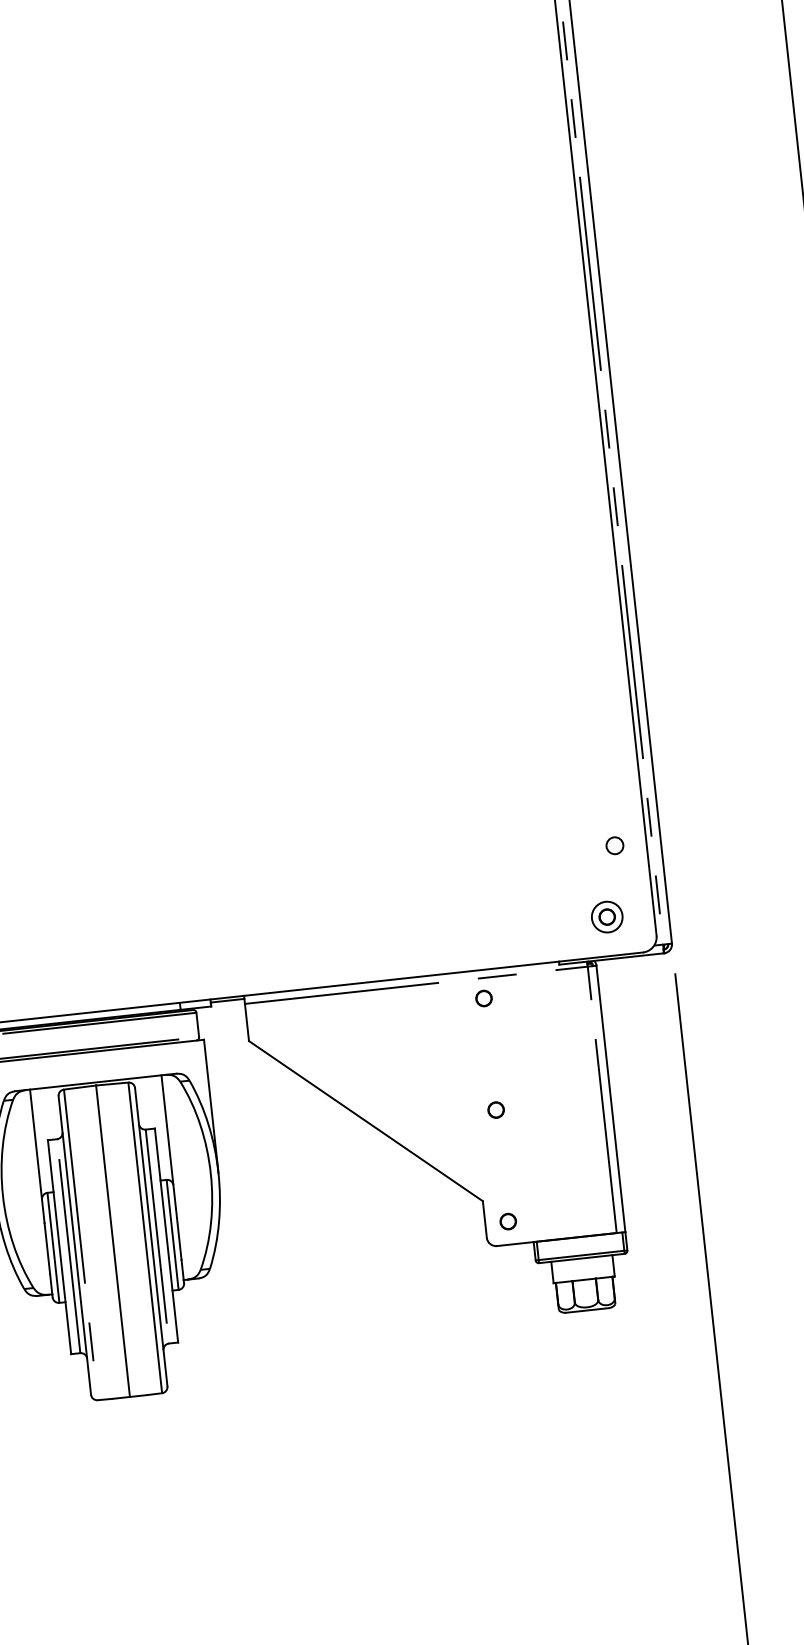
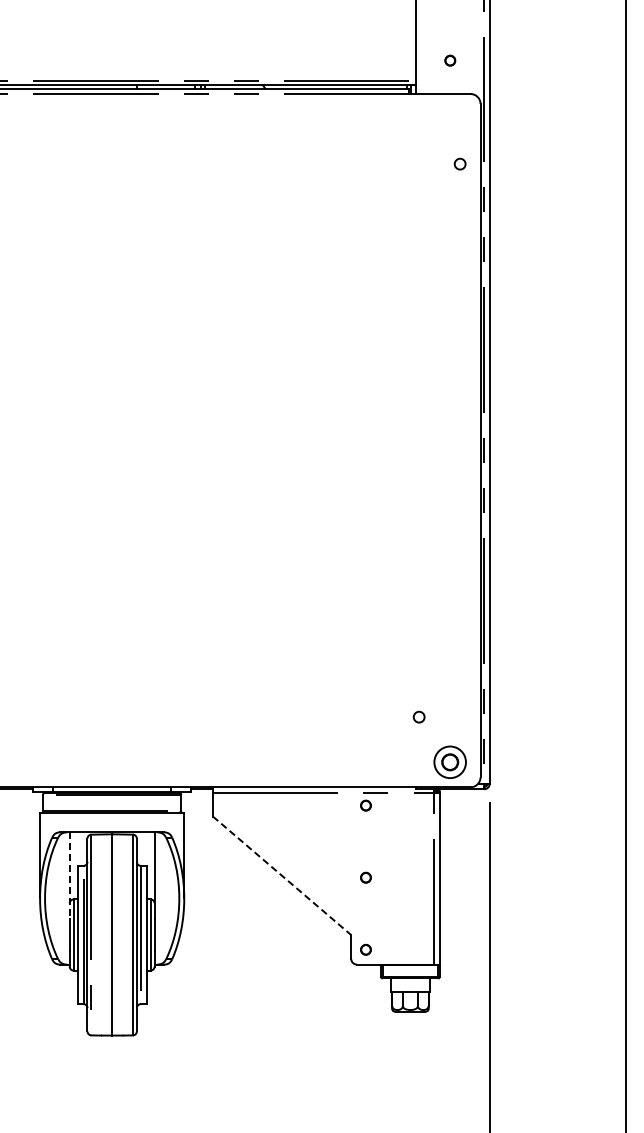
circle: (613, 844) -> (418, 716), moved
part: (607, 915) -> (450, 761), size x1.6
line: (366, 1122) -> (282, 876), solid -> dashed
line: (36, 1156) -> (69, 875), solid -> dashed

